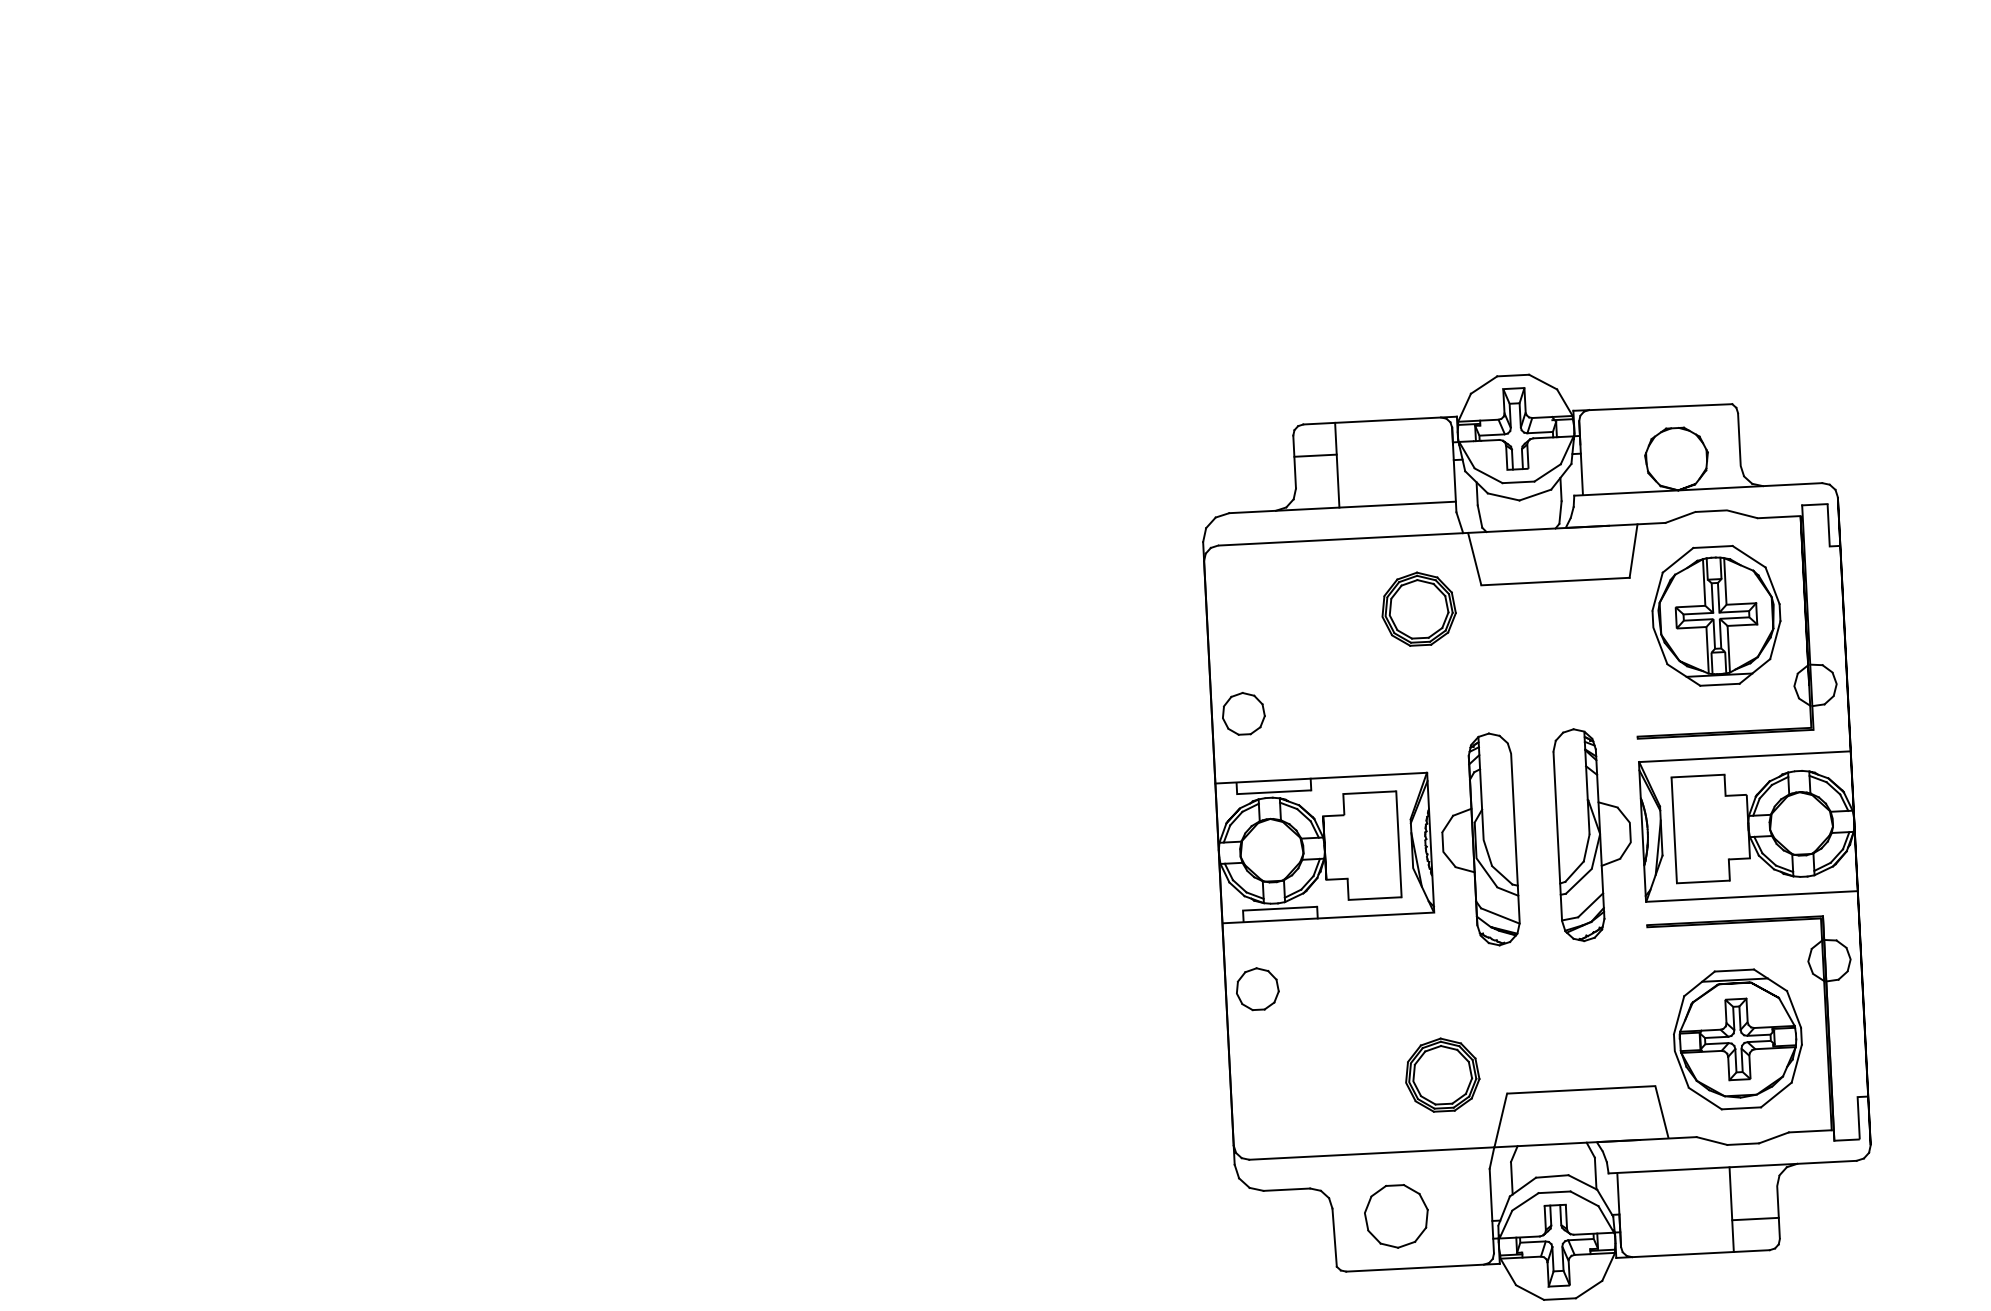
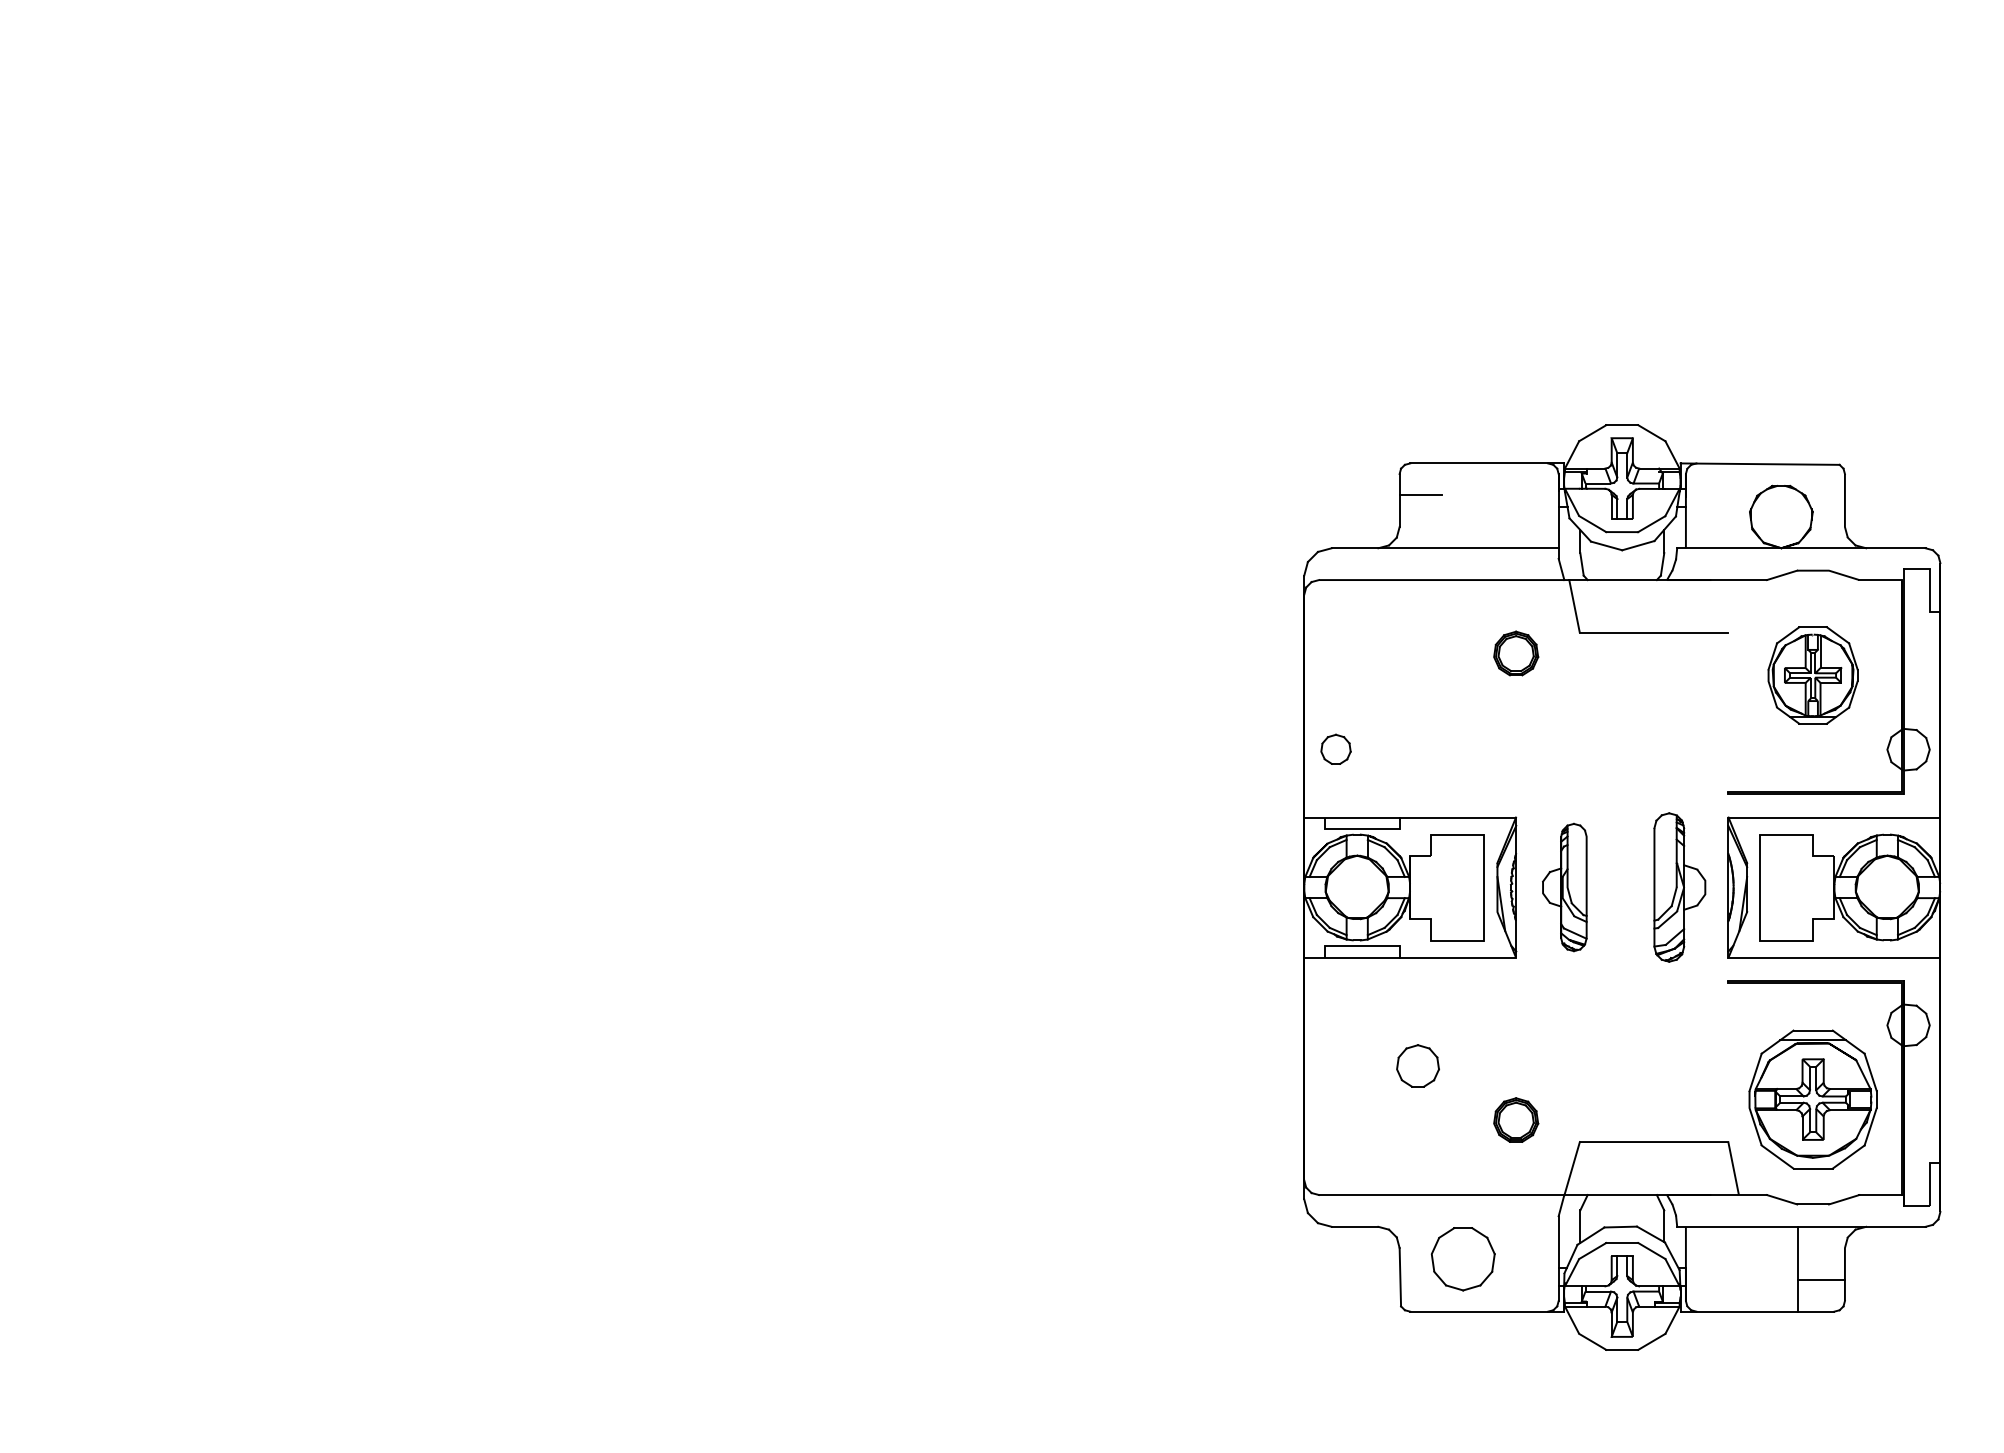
line: (1337, 464) -> (1442, 505), removed
line: (1633, 551) -> (1733, 606), removed
part: (1418, 608) -> (1515, 653), size x0.6
part: (1715, 615) -> (1812, 675), size x0.7
part: (1243, 713) -> (1335, 749), size x0.7
part: (1593, 834) -> (1679, 887), size x0.7
part: (1478, 840) -> (1564, 887), size x0.6
part: (1257, 988) -> (1417, 1065), moved
part: (1441, 1074) -> (1515, 1119), size x0.6

